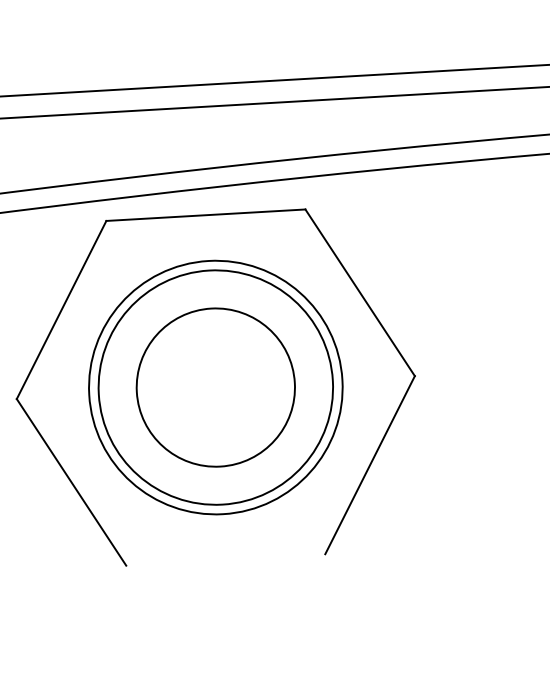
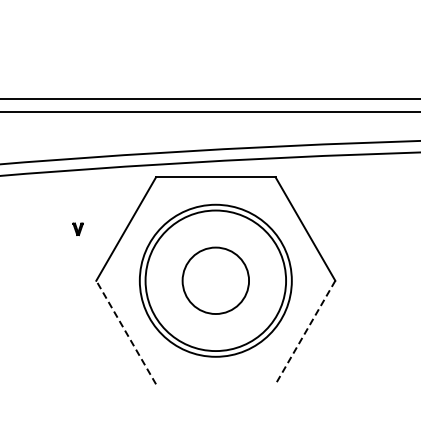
circle: (215, 387) -> (215, 280), size x0.7
line: (370, 465) -> (305, 332), solid -> dashed
line: (72, 482) -> (126, 332), solid -> dashed

